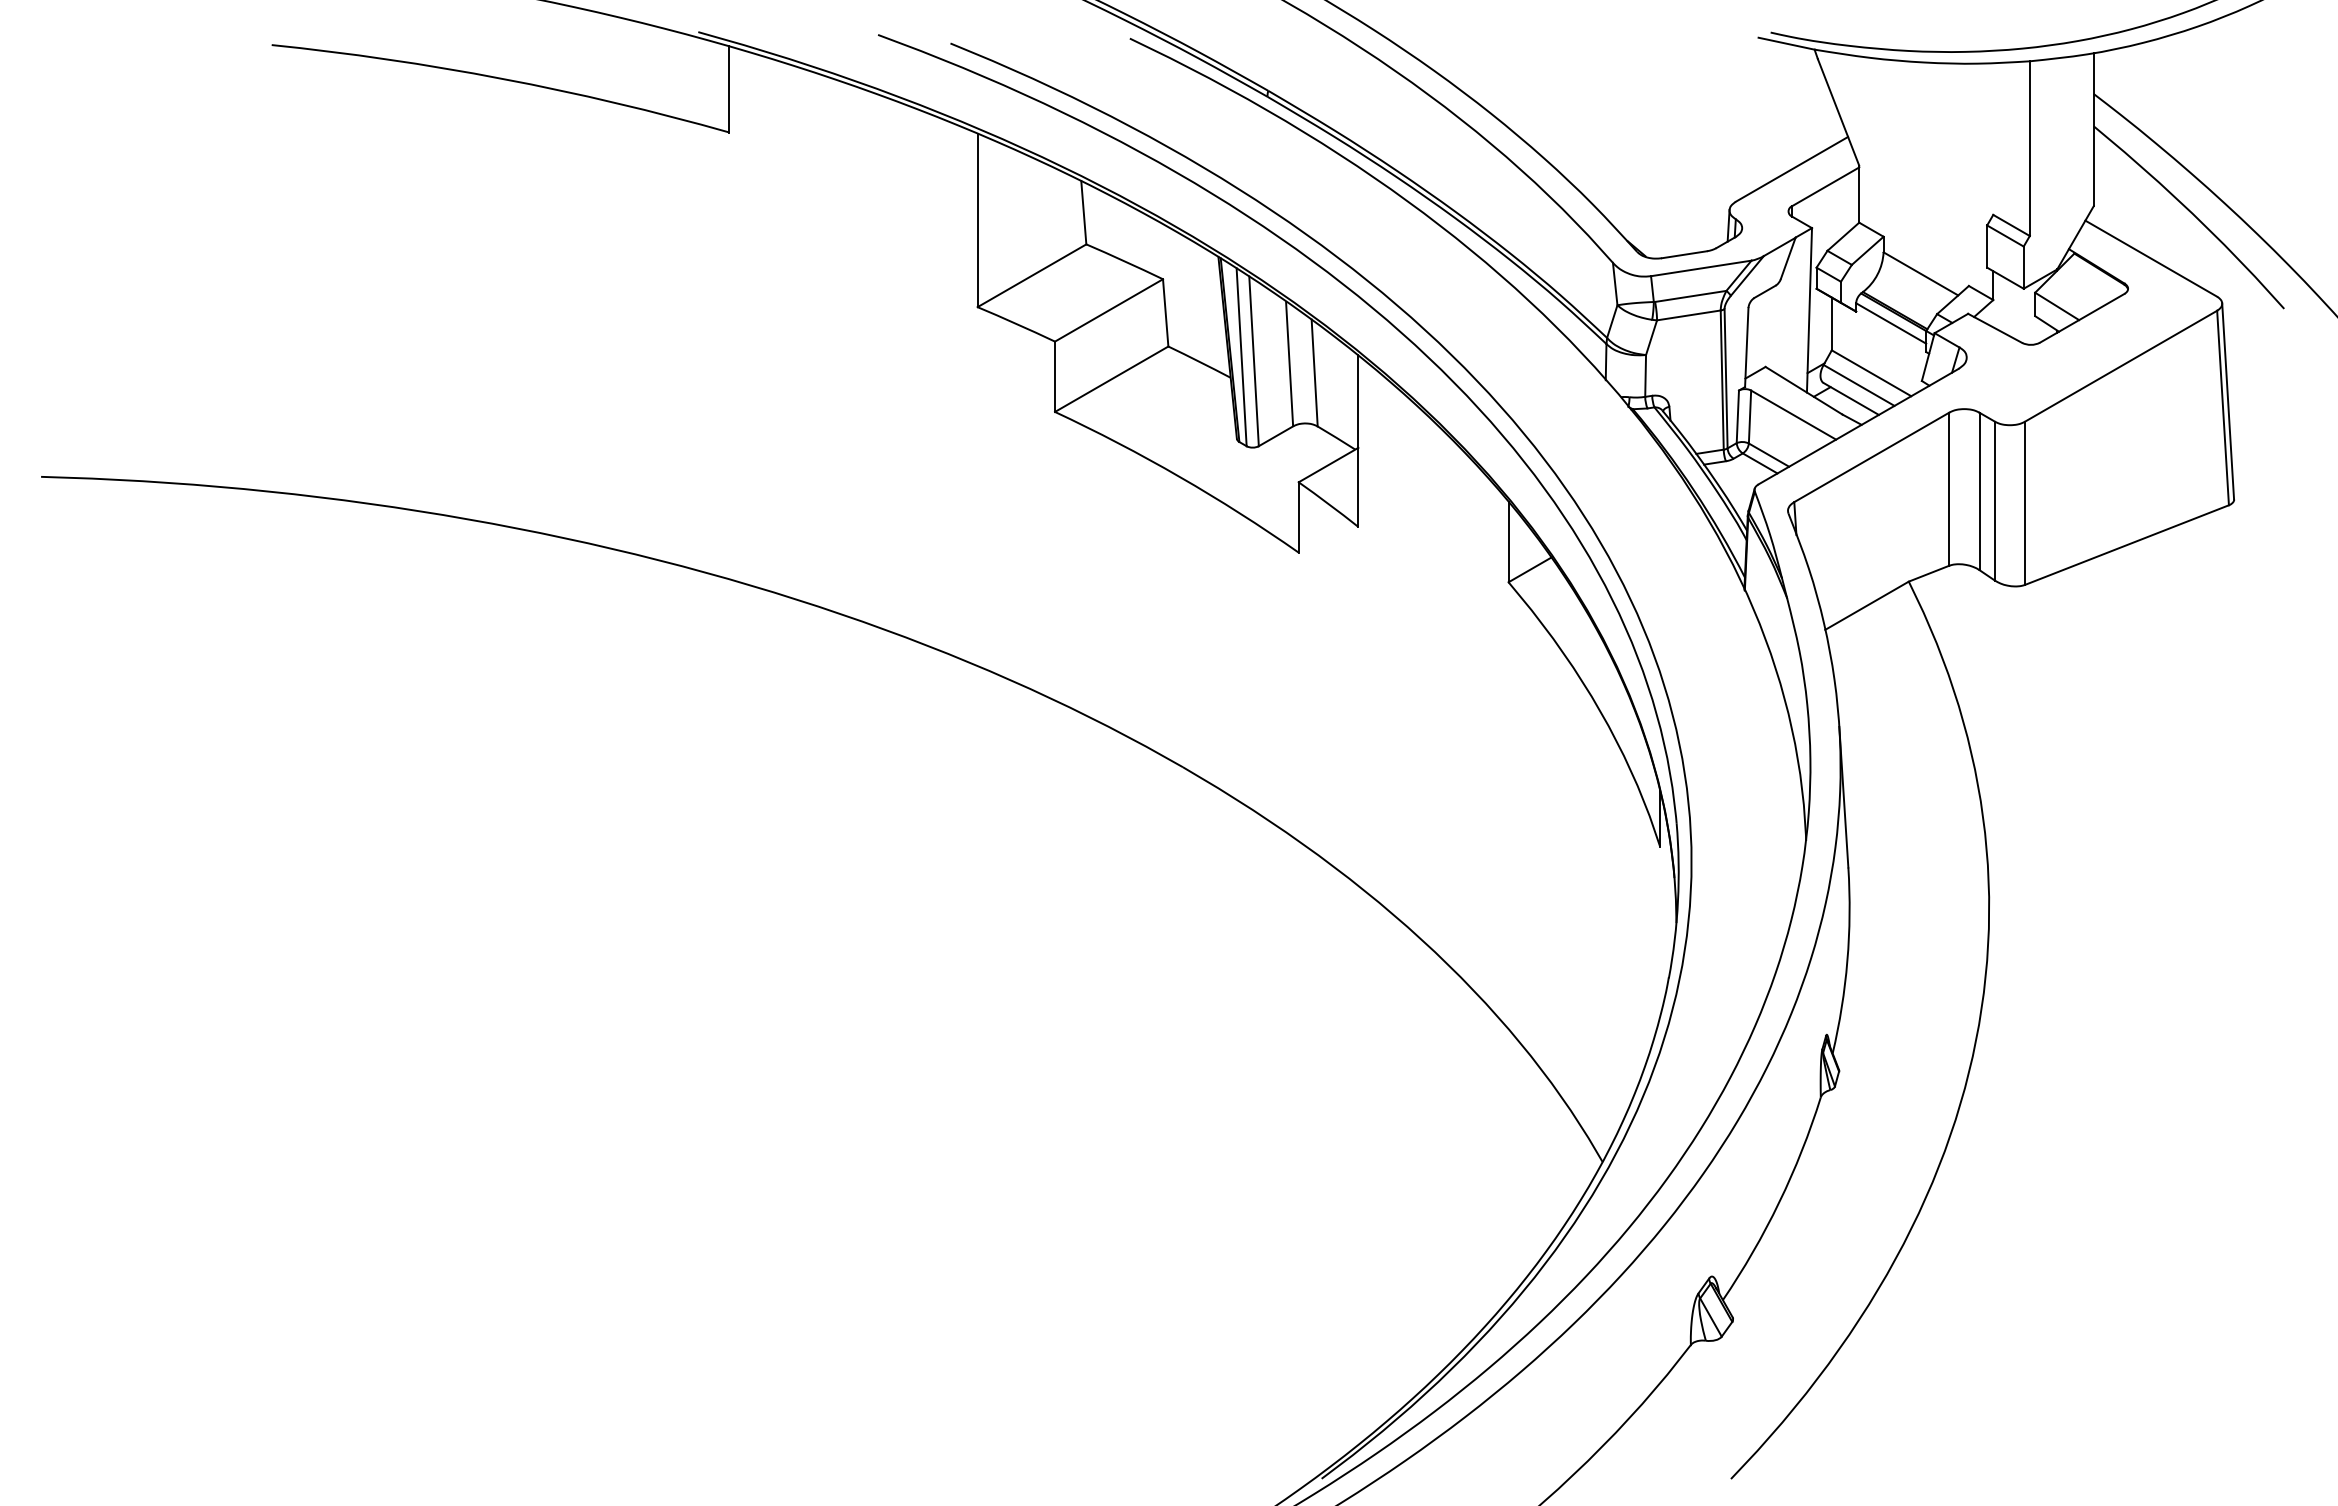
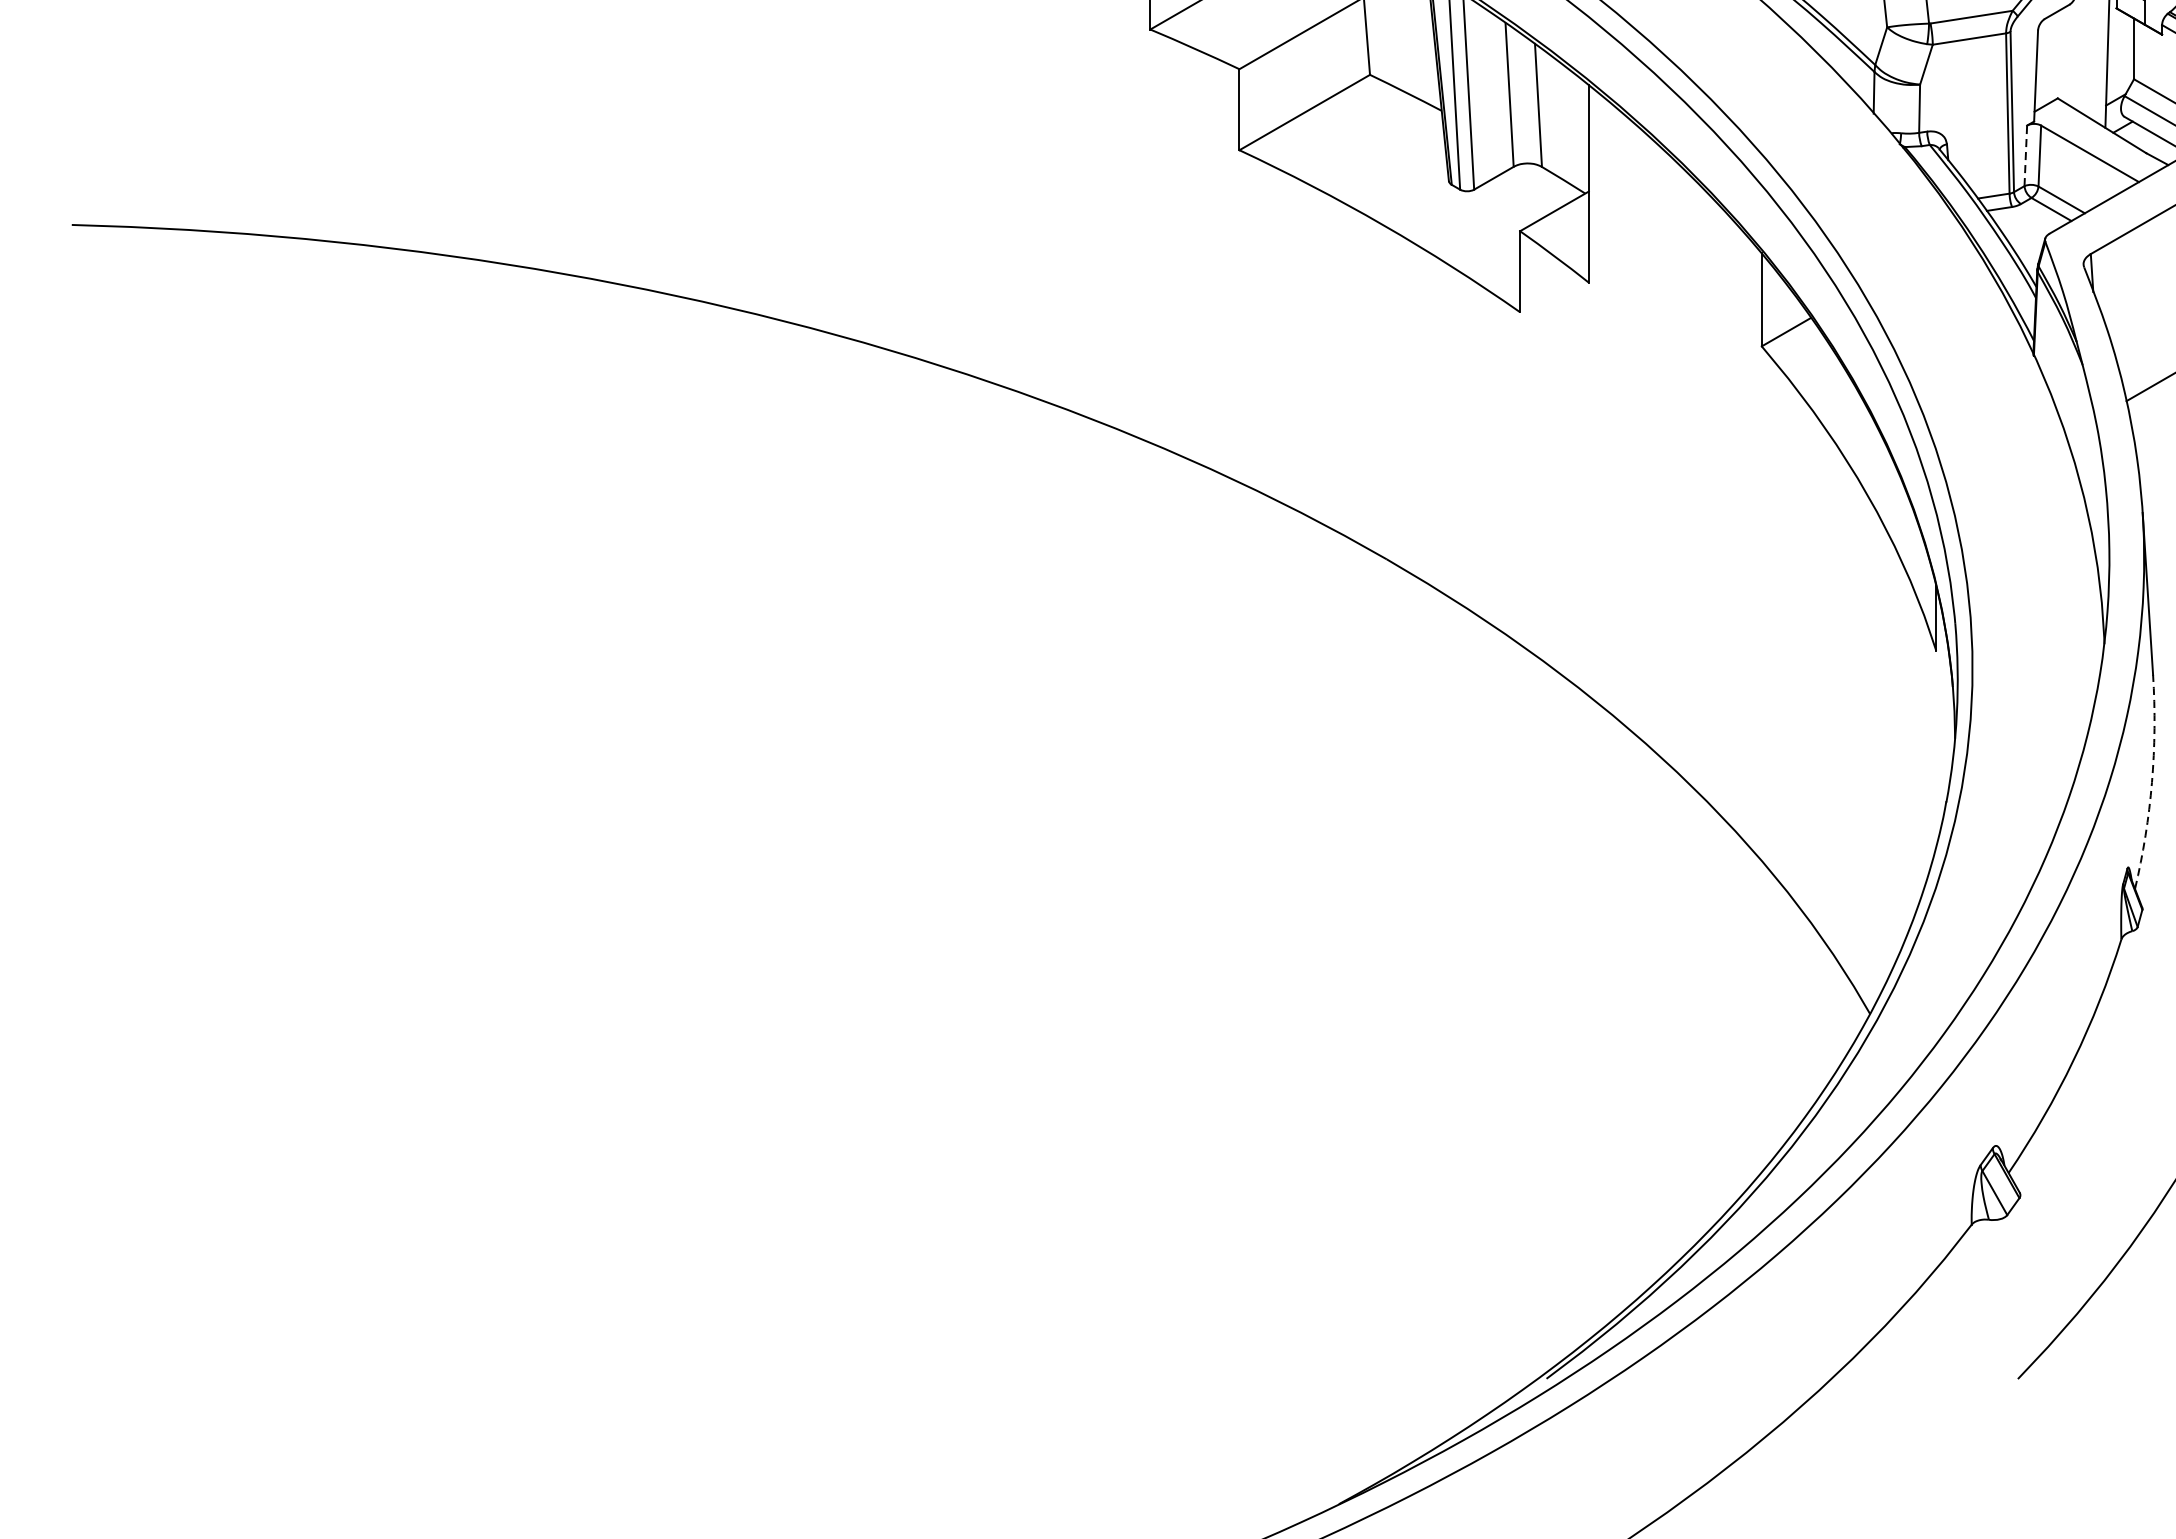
line: (1737, 416) -> (2025, 155), solid -> dashed
arc: (1847, 960) -> (2152, 781), solid -> dashed

